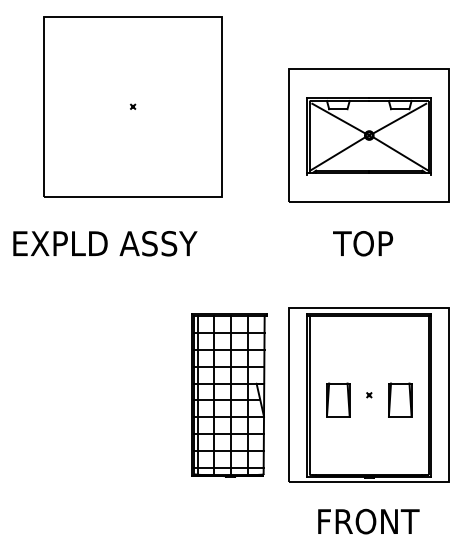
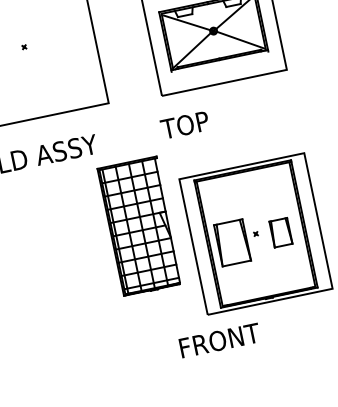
text: (363, 243) -> (185, 125), moved
part: (229, 395) -> (140, 226), moved
part: (338, 399) -> (232, 242), size x1.6
text: (368, 521) -> (219, 340), moved

